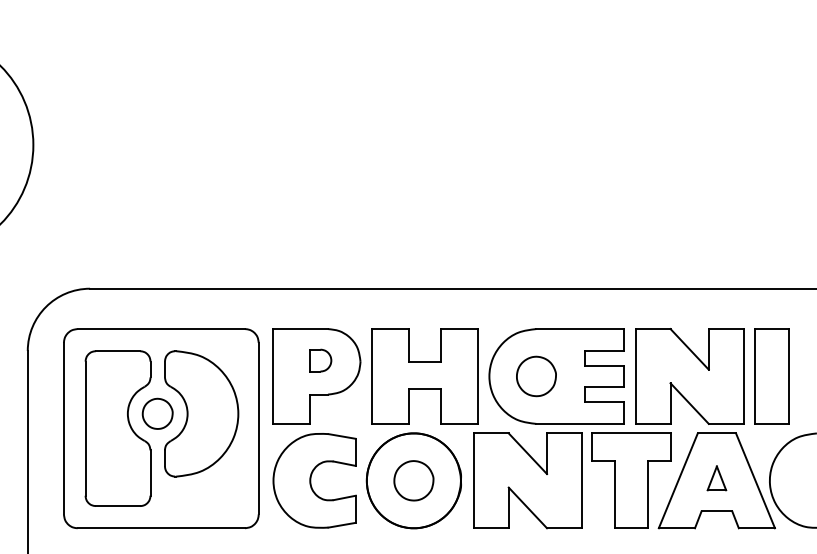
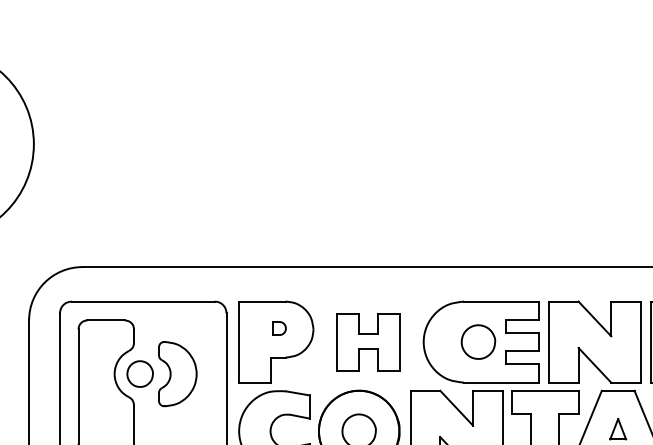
part: (320, 360) -> (279, 328), size x0.7
part: (424, 376) -> (368, 342), size x0.7
part: (536, 376) -> (478, 342), moved
part: (201, 413) -> (177, 373), size x0.6

